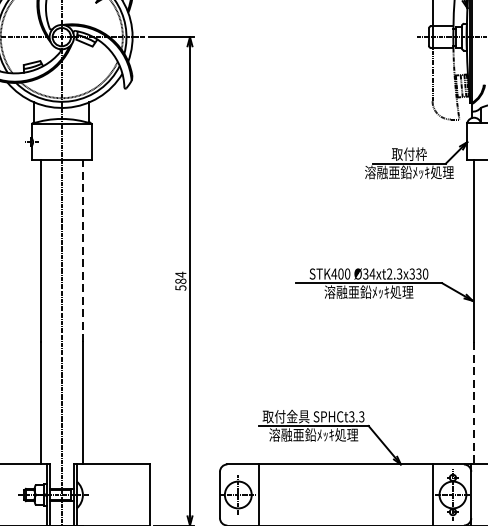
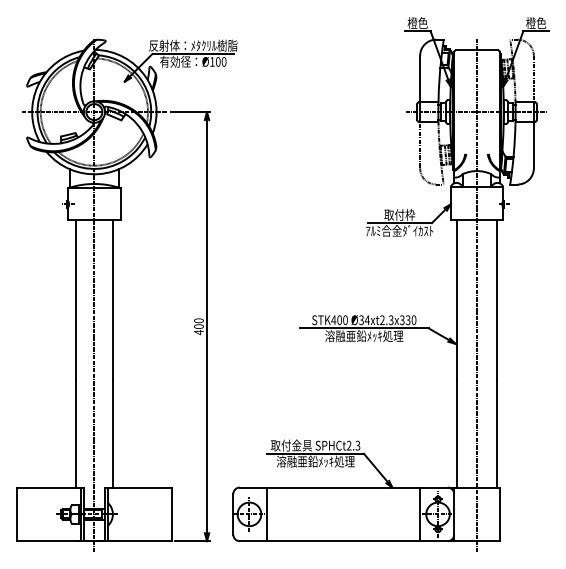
text: (409, 171) -> (399, 230), 溶融亜鉛ﾒｯｷ処理 -> ｱﾙﾐ合金ﾀﾞｲｶｽﾄ
line: (82, 251) -> (112, 300), dashed -> solid
text: (180, 281) -> (198, 326), 584 -> 400
line: (473, 402) -> (456, 433), dashed -> solid
text: (351, 417) -> (348, 446), SPHCt3.3 -> SPHCt2.3

